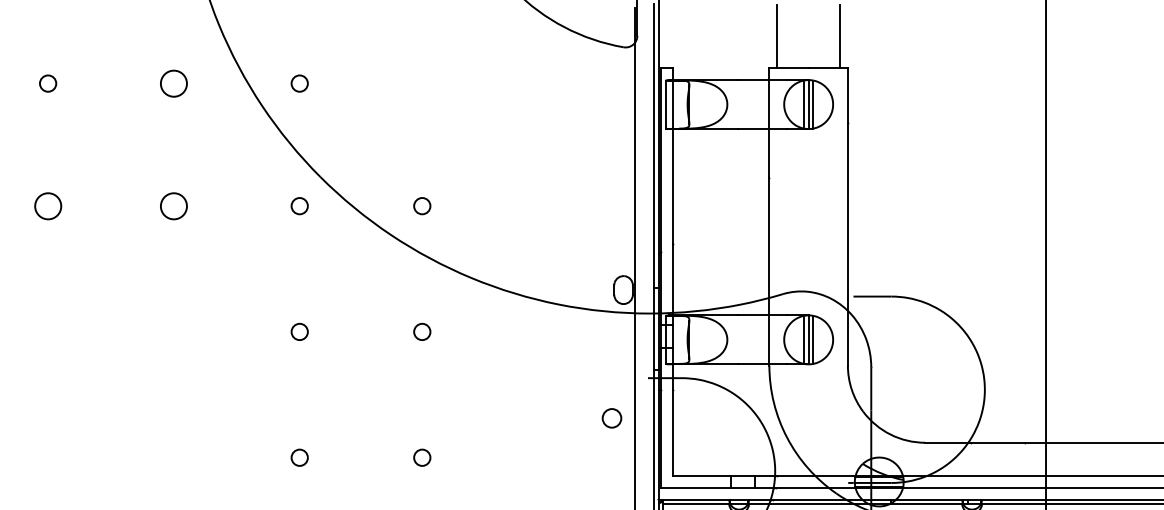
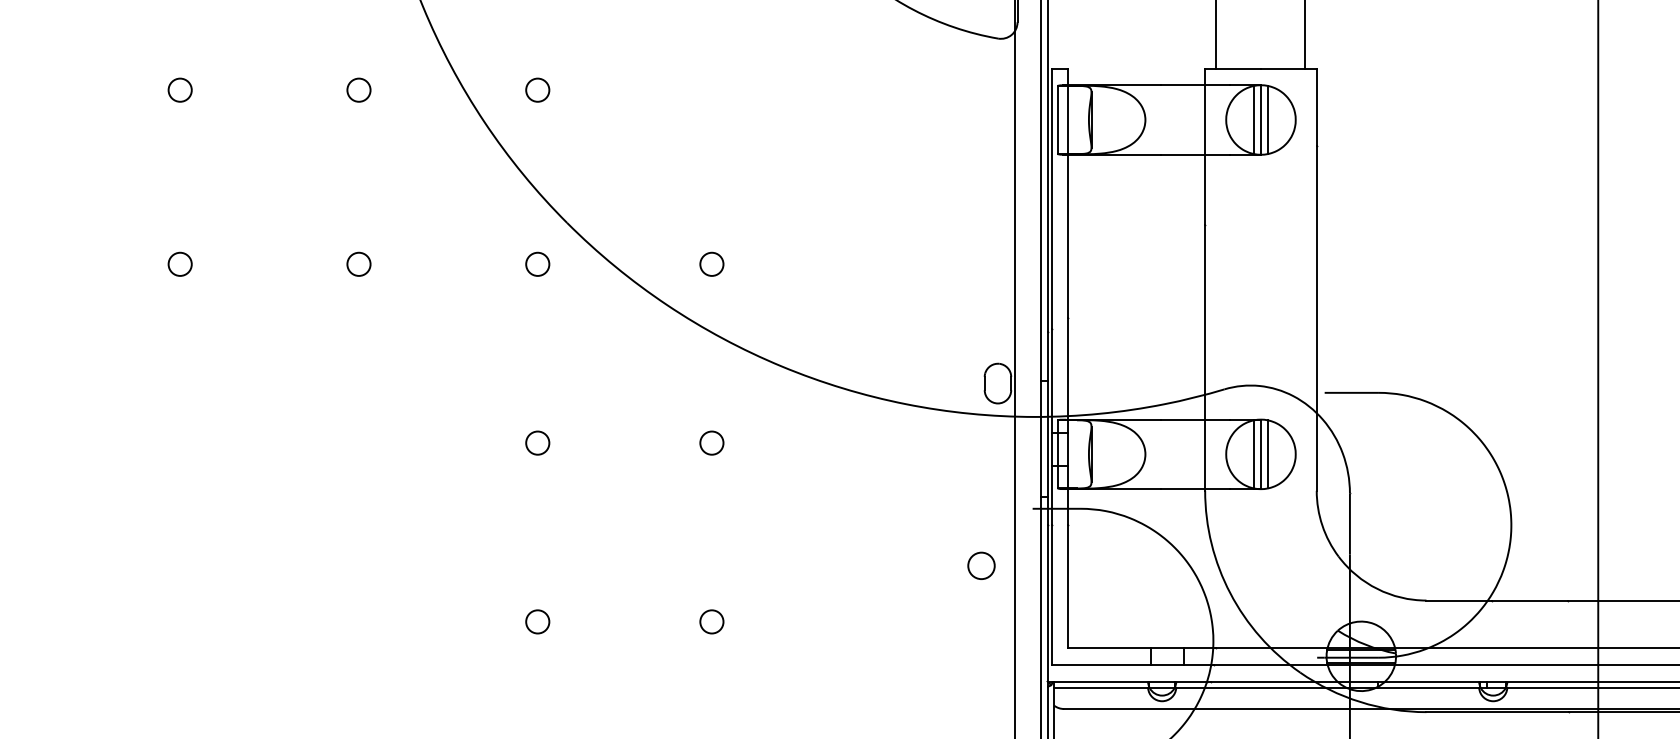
circle: (173, 83) -> (358, 89), size x0.62
circle: (47, 205) -> (179, 263), size x0.62
circle: (173, 205) -> (358, 263), size x0.62

